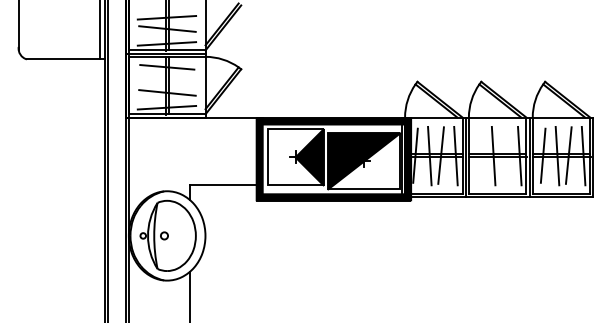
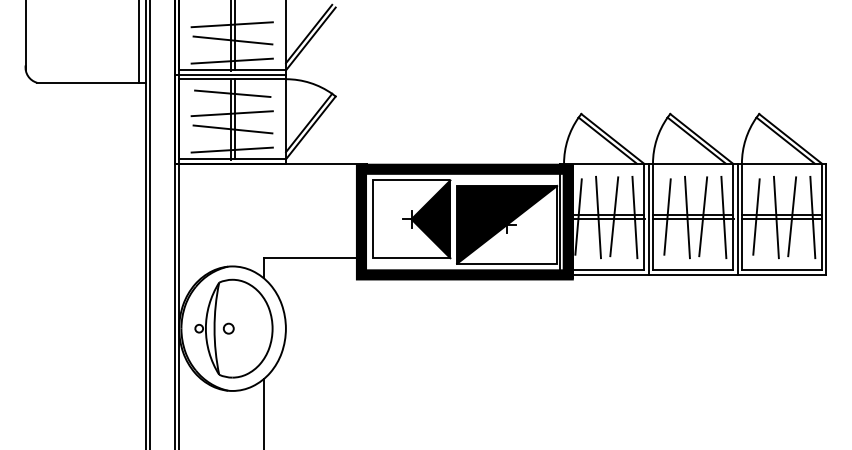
line: (166, 81) -> (231, 113), added
line: (479, 155) -> (667, 216), added
line: (505, 155) -> (703, 216), added

